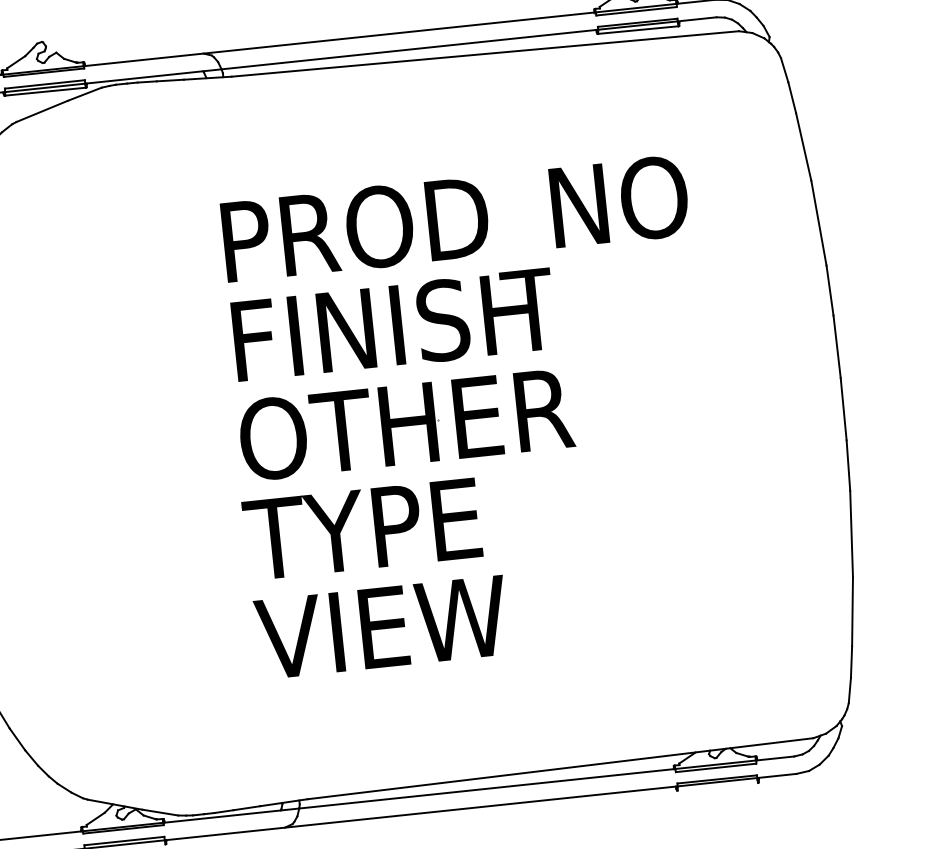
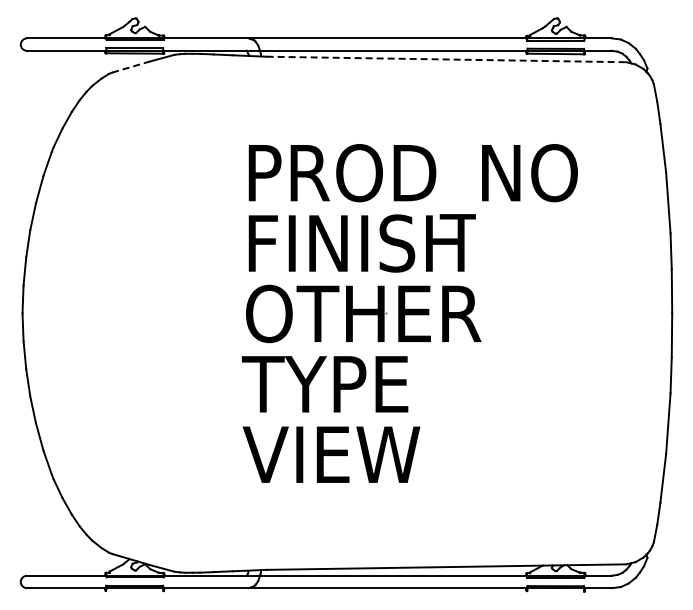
line: (485, 53) -> (446, 59), solid -> dashed
line: (41, 112) -> (130, 67), solid -> dashed

